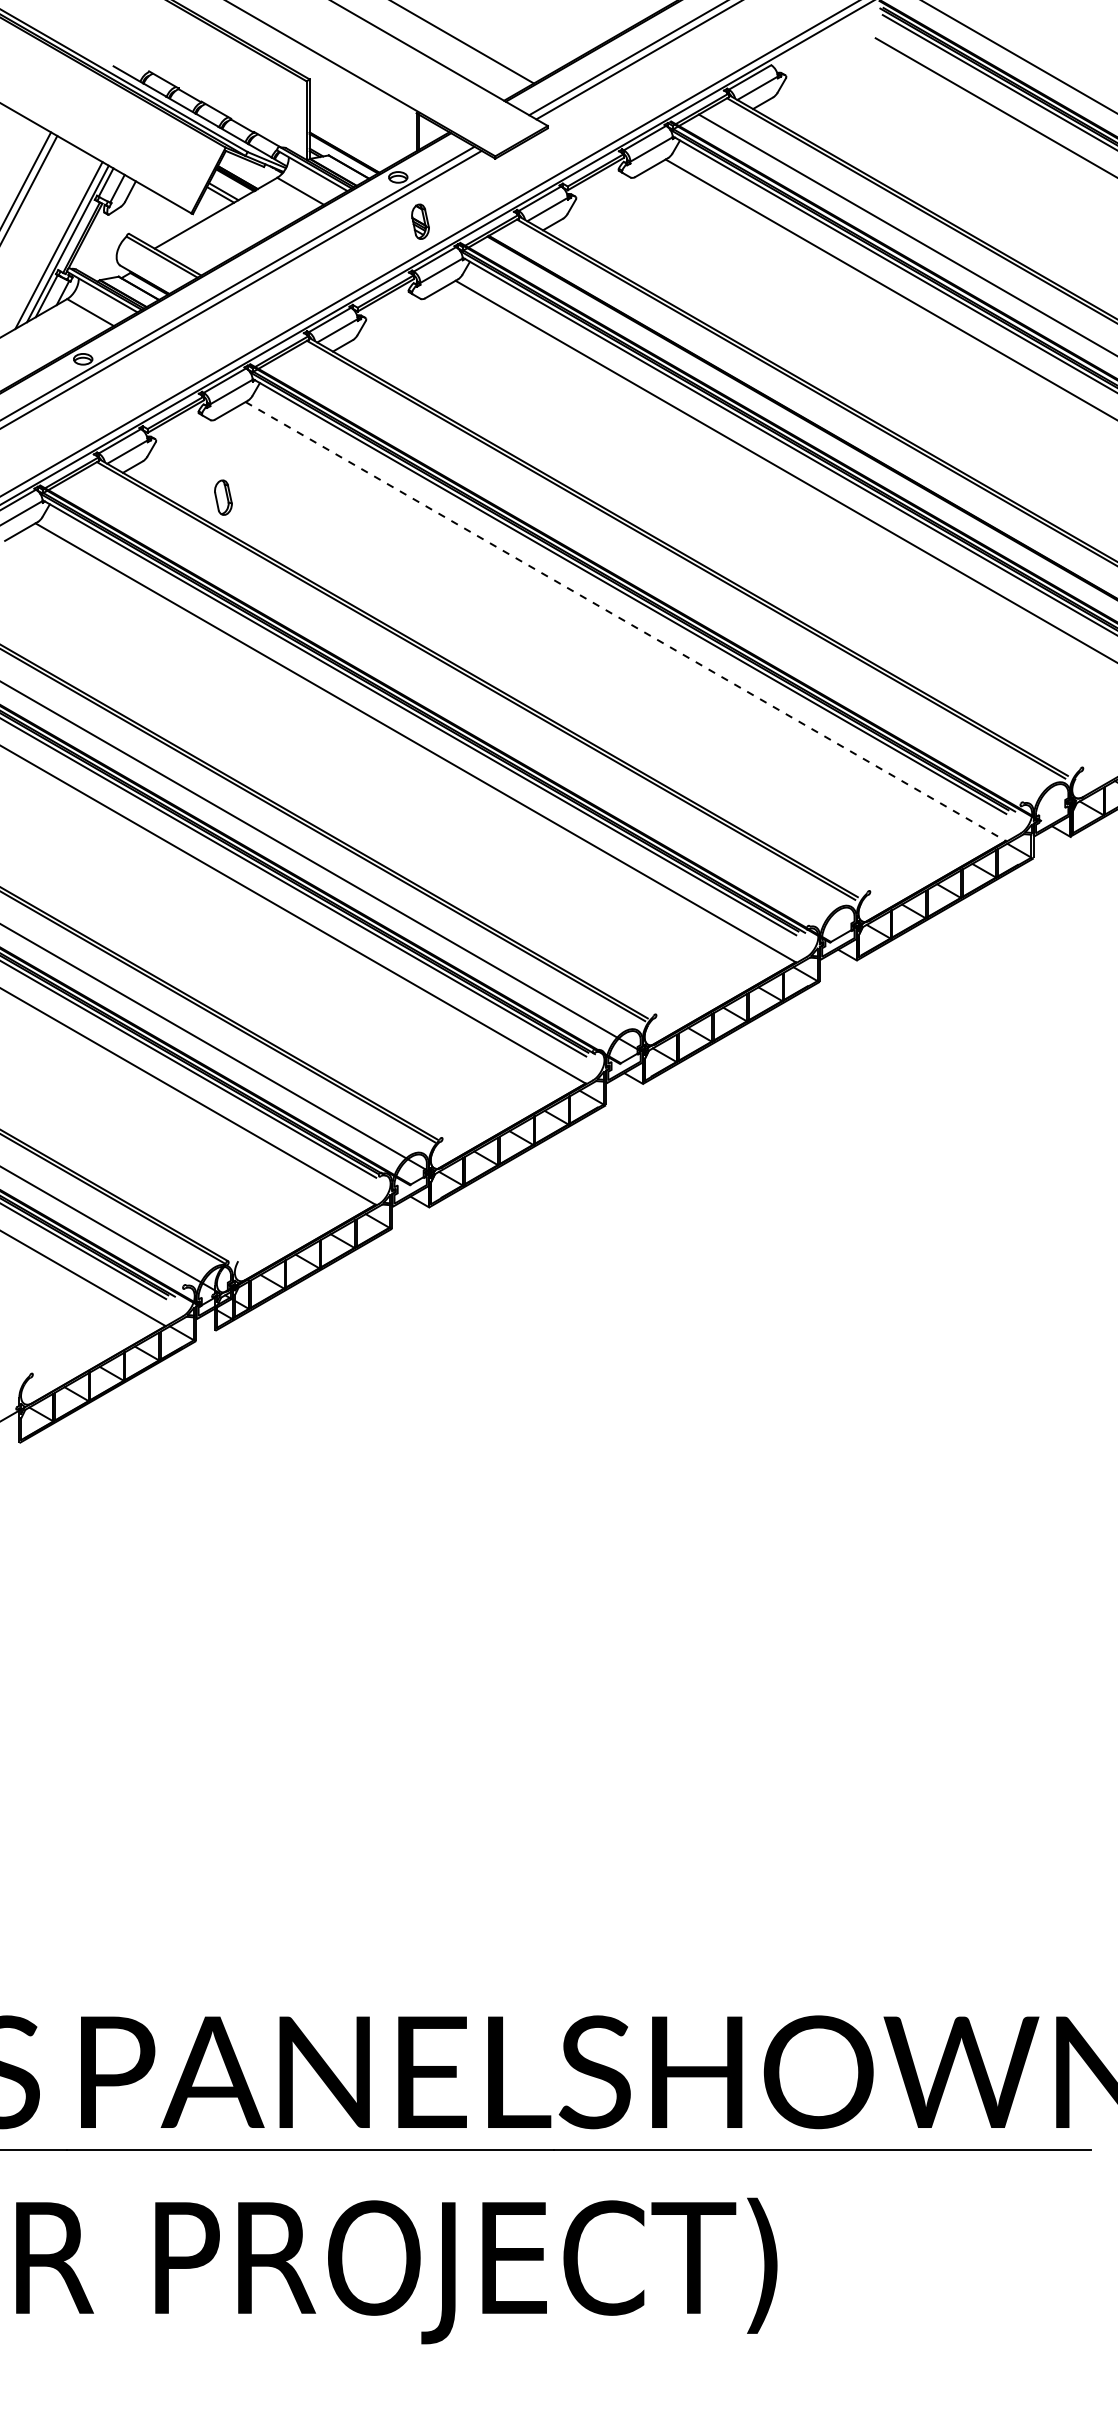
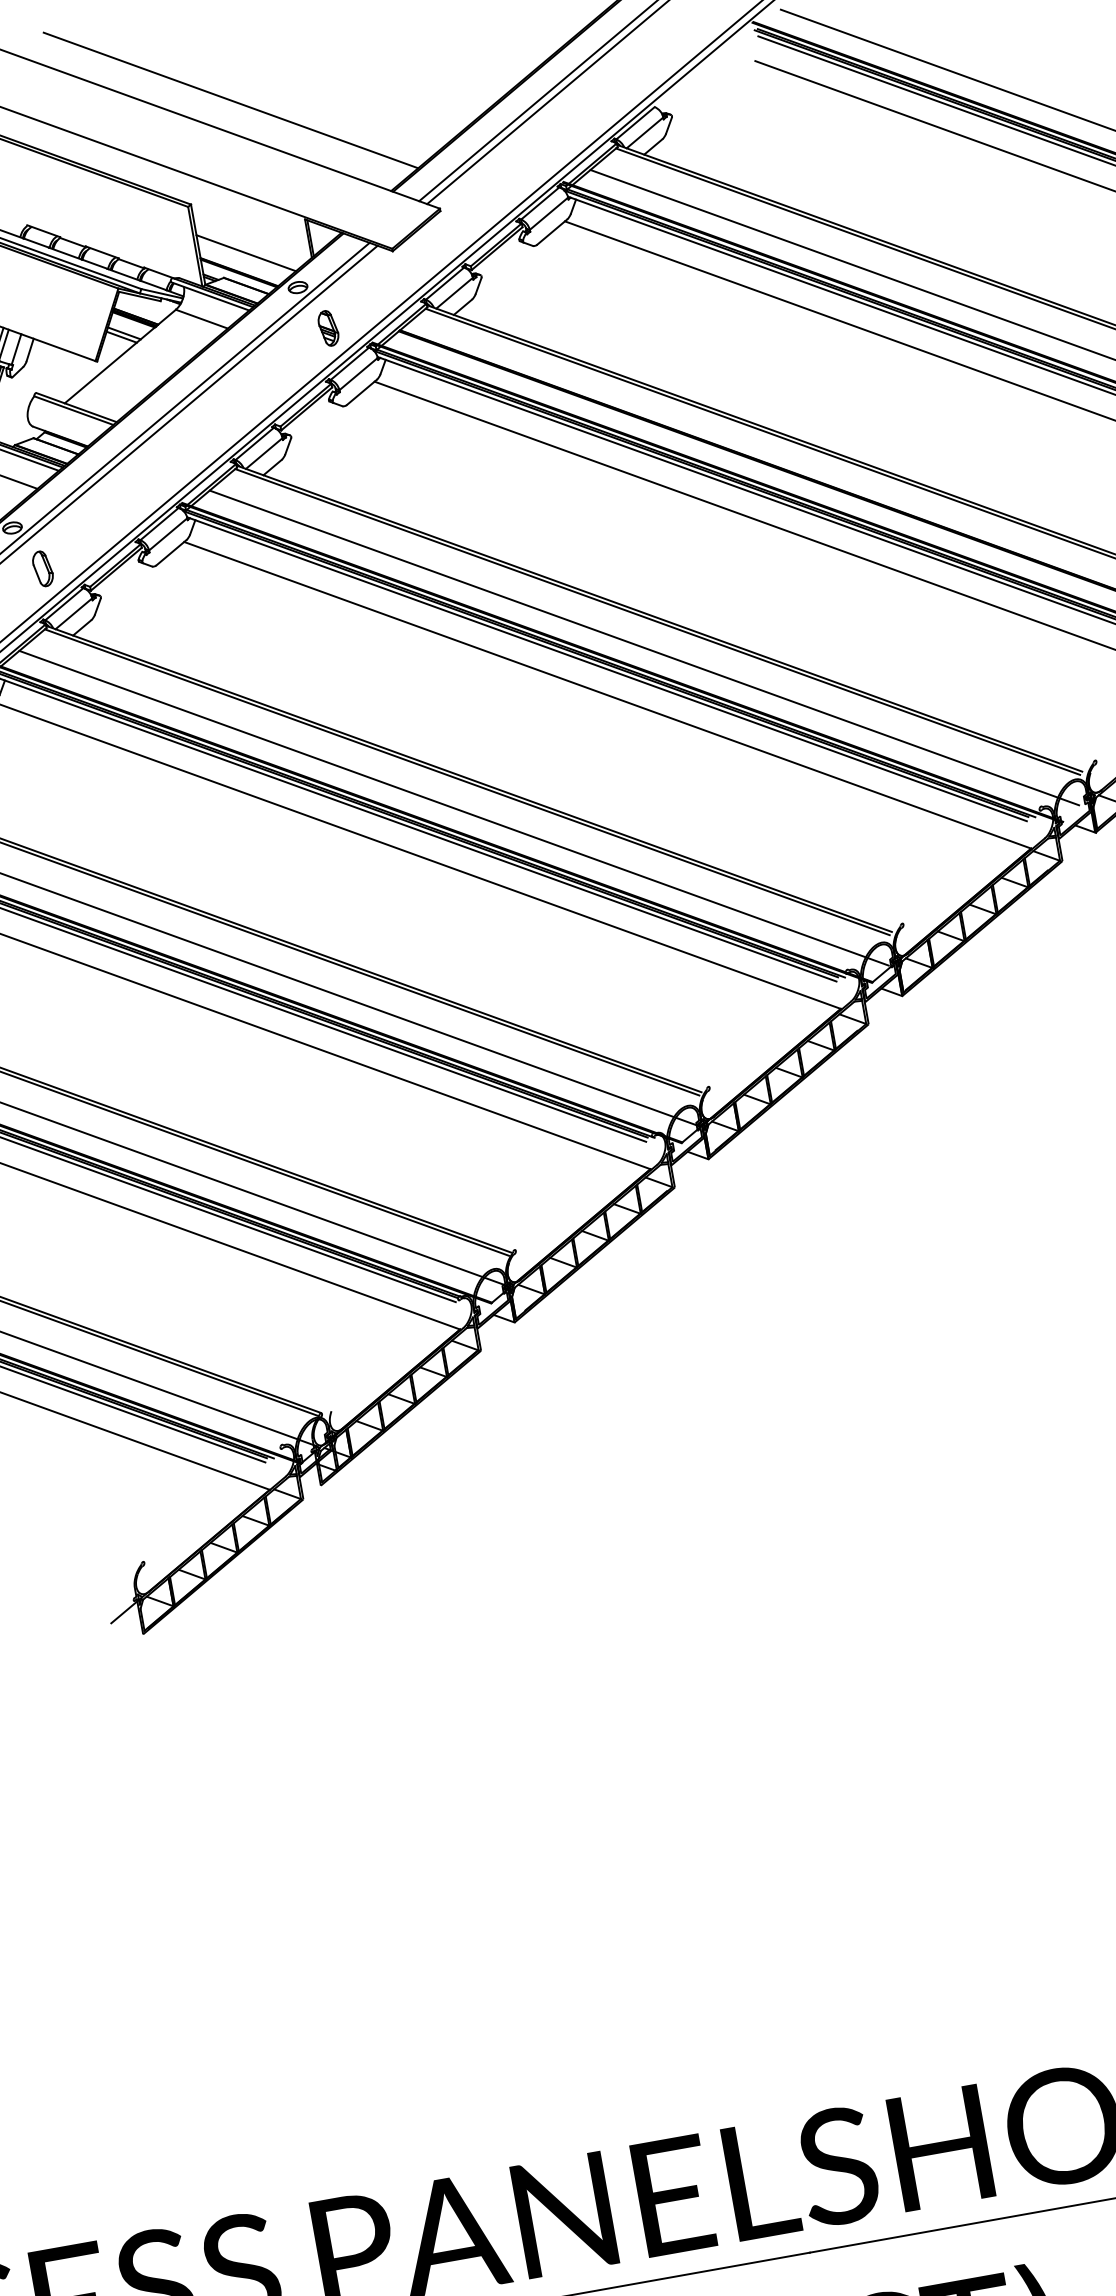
line: (354, 135) -> (246, 253), added
part: (223, 497) -> (43, 568), moved
line: (668, 582) -> (643, 648), added
line: (625, 621) -> (607, 695), dashed -> solid
line: (458, 703) -> (453, 808), added

